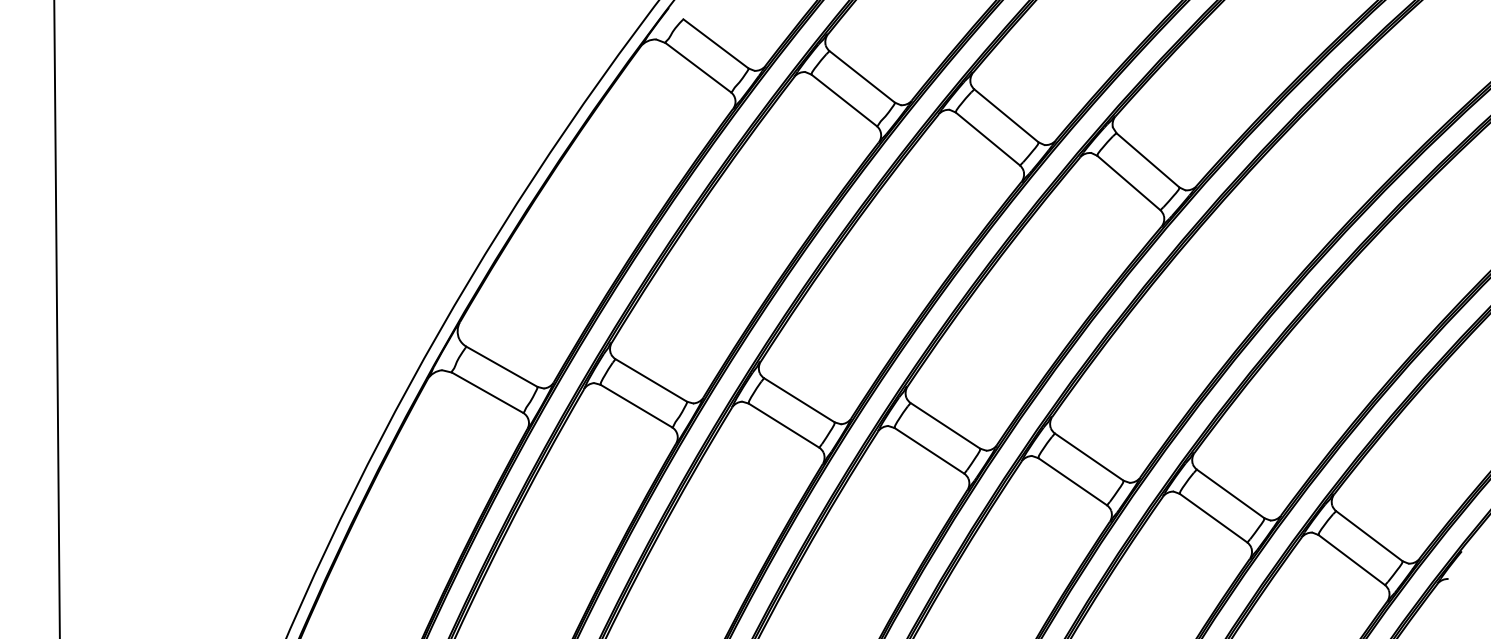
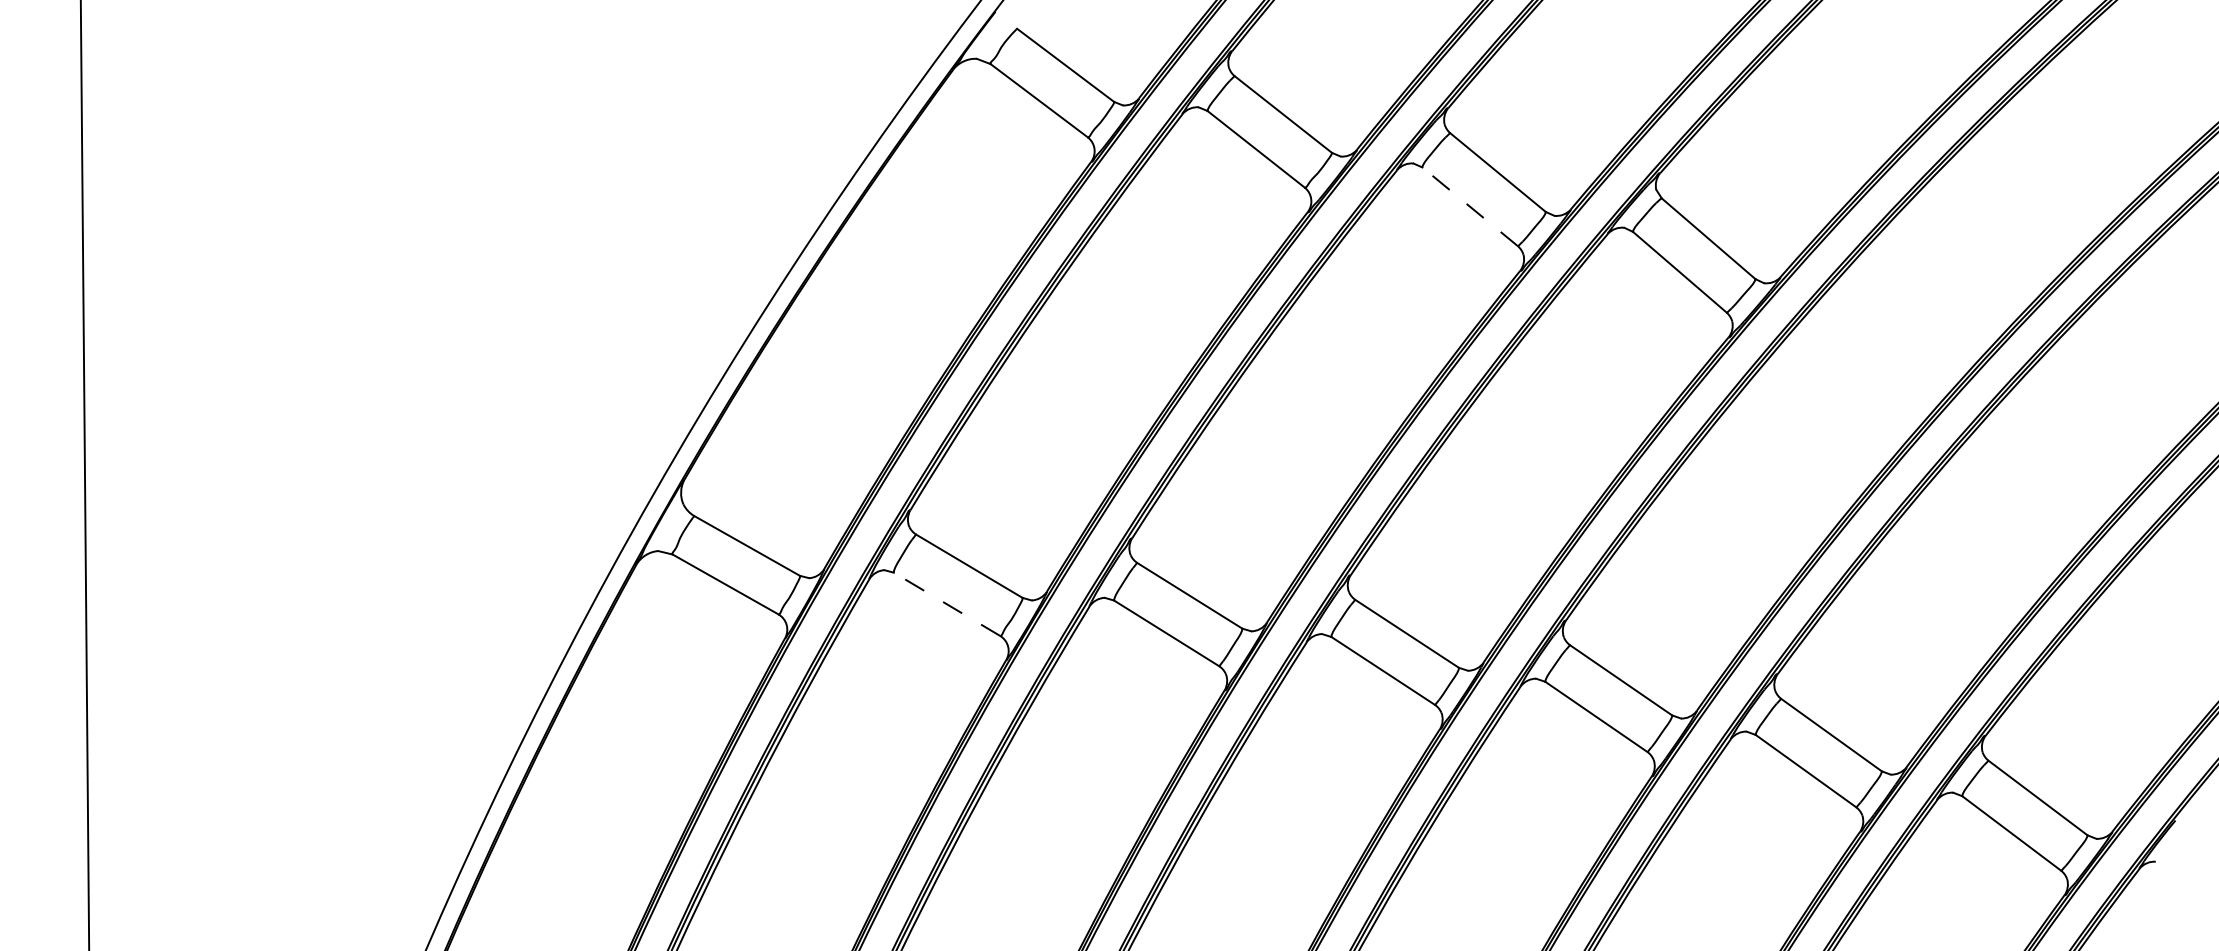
line: (987, 138) -> (1469, 206), solid -> dashed
line: (636, 406) -> (947, 604), solid -> dashed

